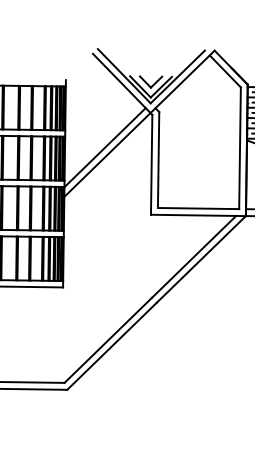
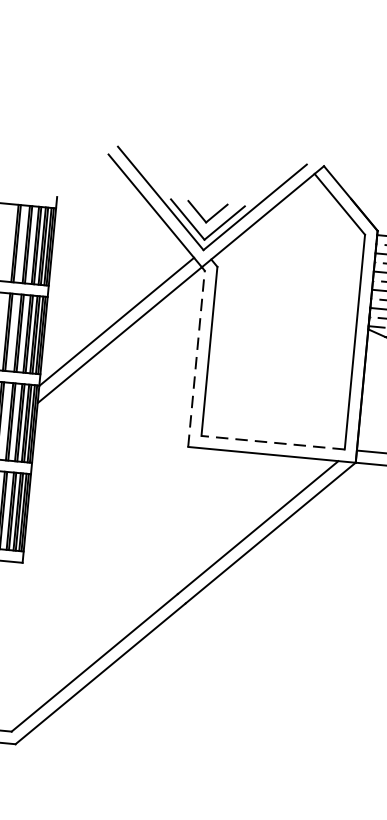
line: (151, 164) -> (196, 358), solid -> dashed
line: (198, 208) -> (273, 442), solid -> dashed

